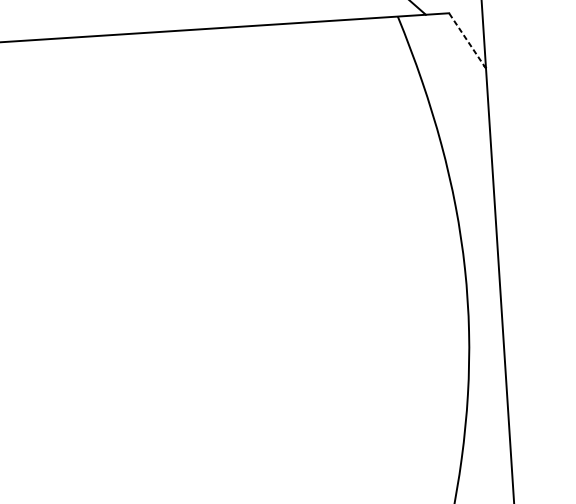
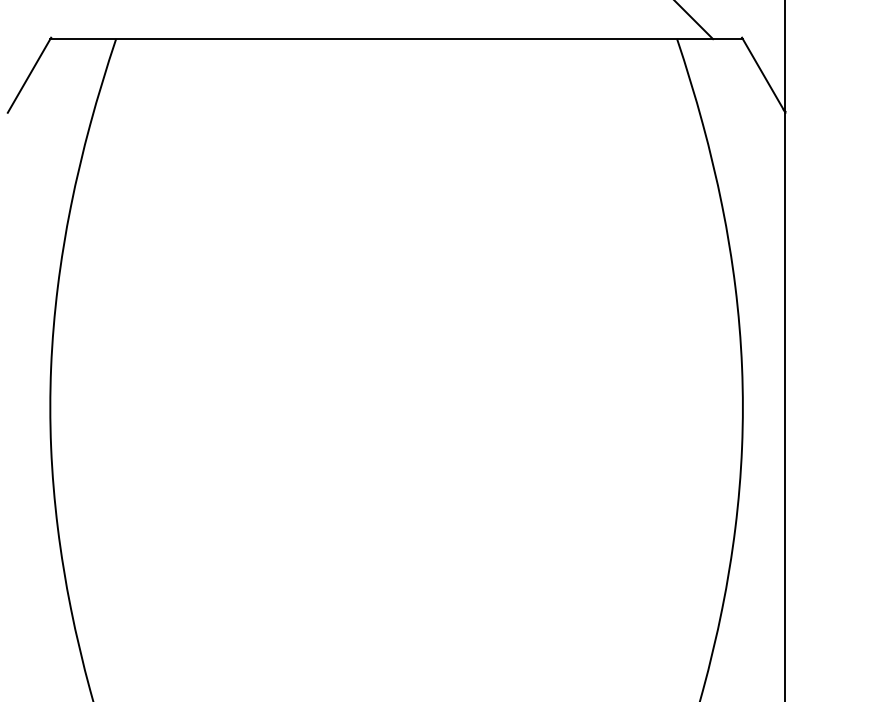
line: (466, 39) -> (763, 74), dashed -> solid

